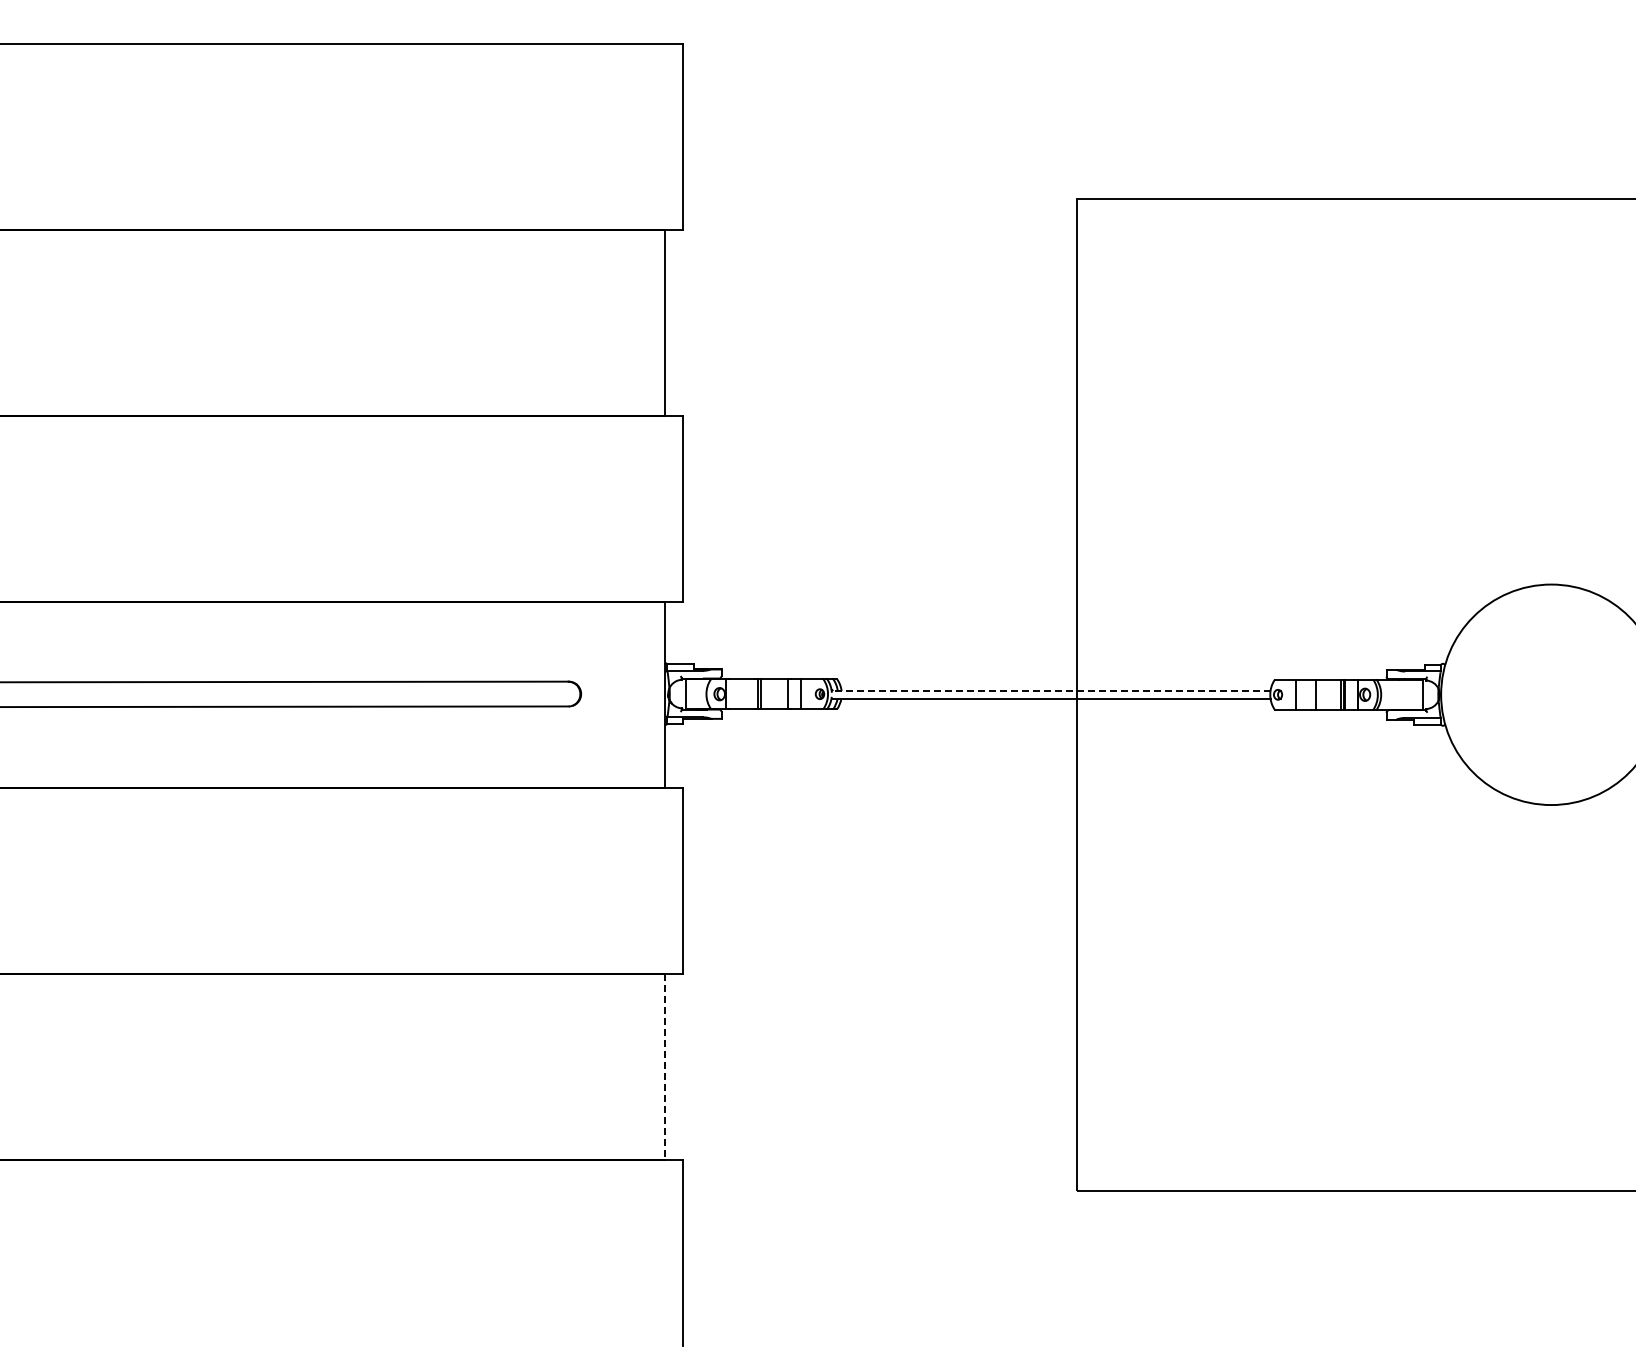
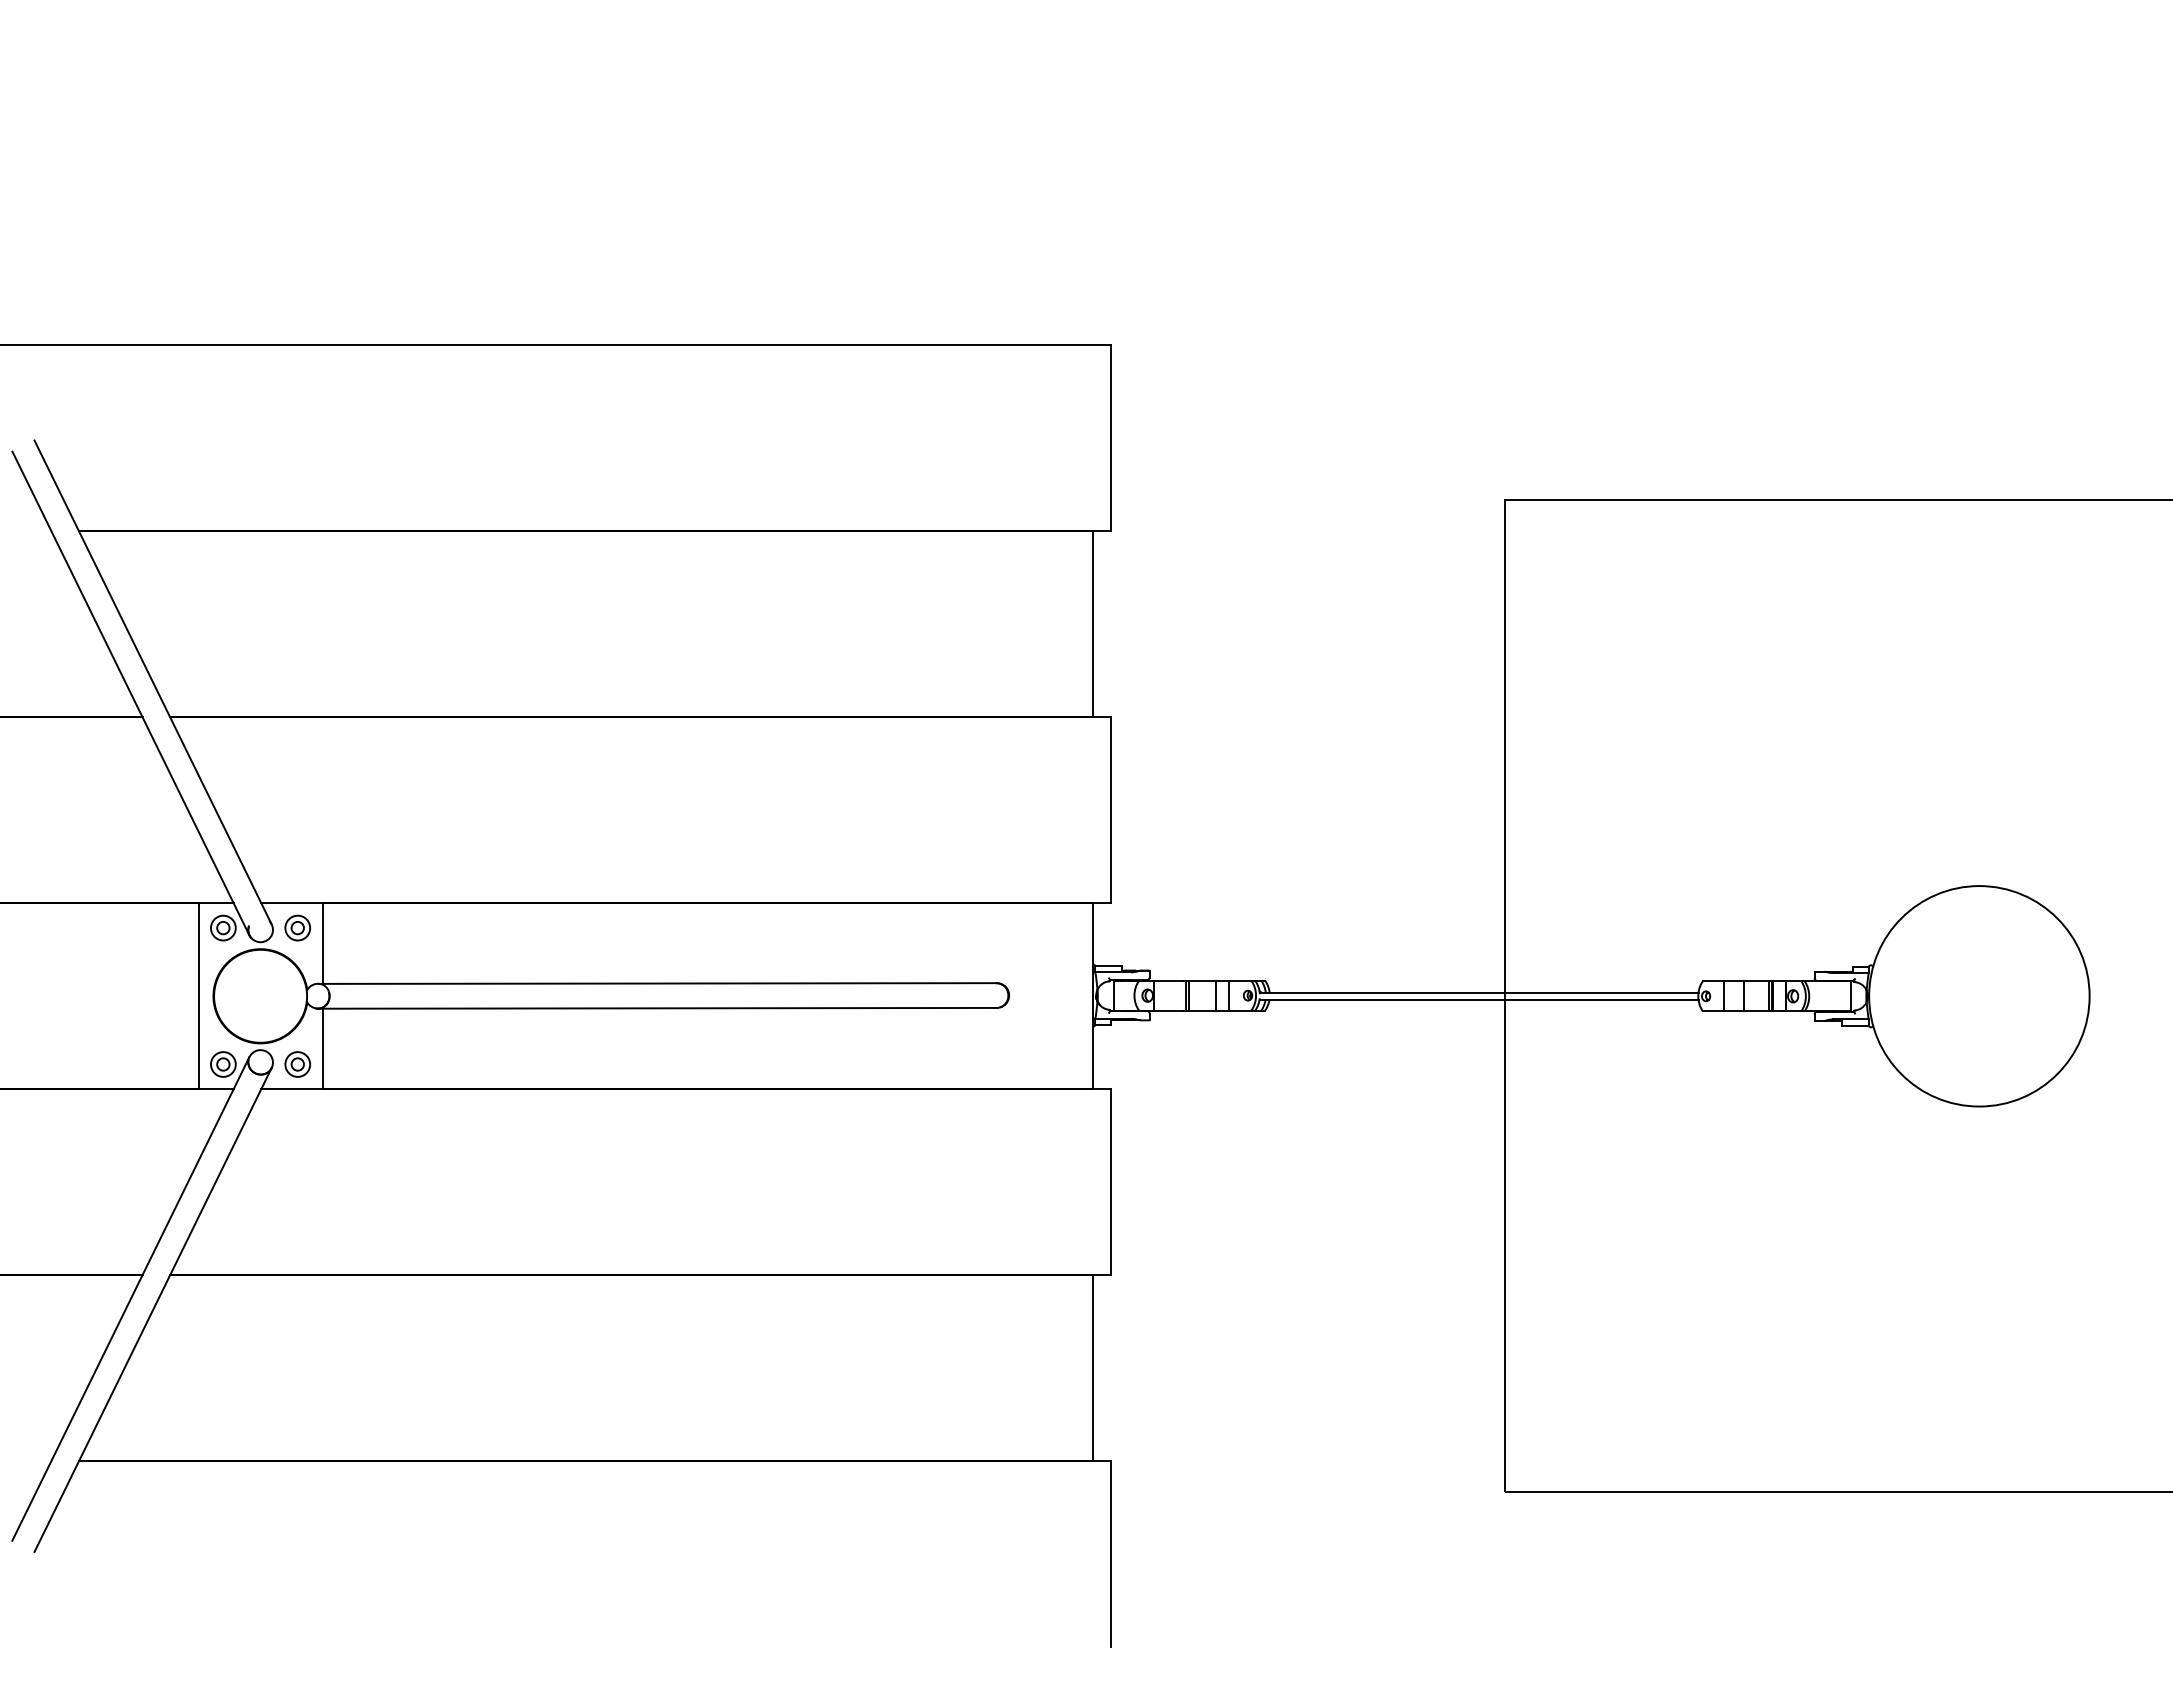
line: (1050, 691) -> (1478, 992), dashed -> solid
line: (664, 1067) -> (1092, 1368), dashed -> solid

